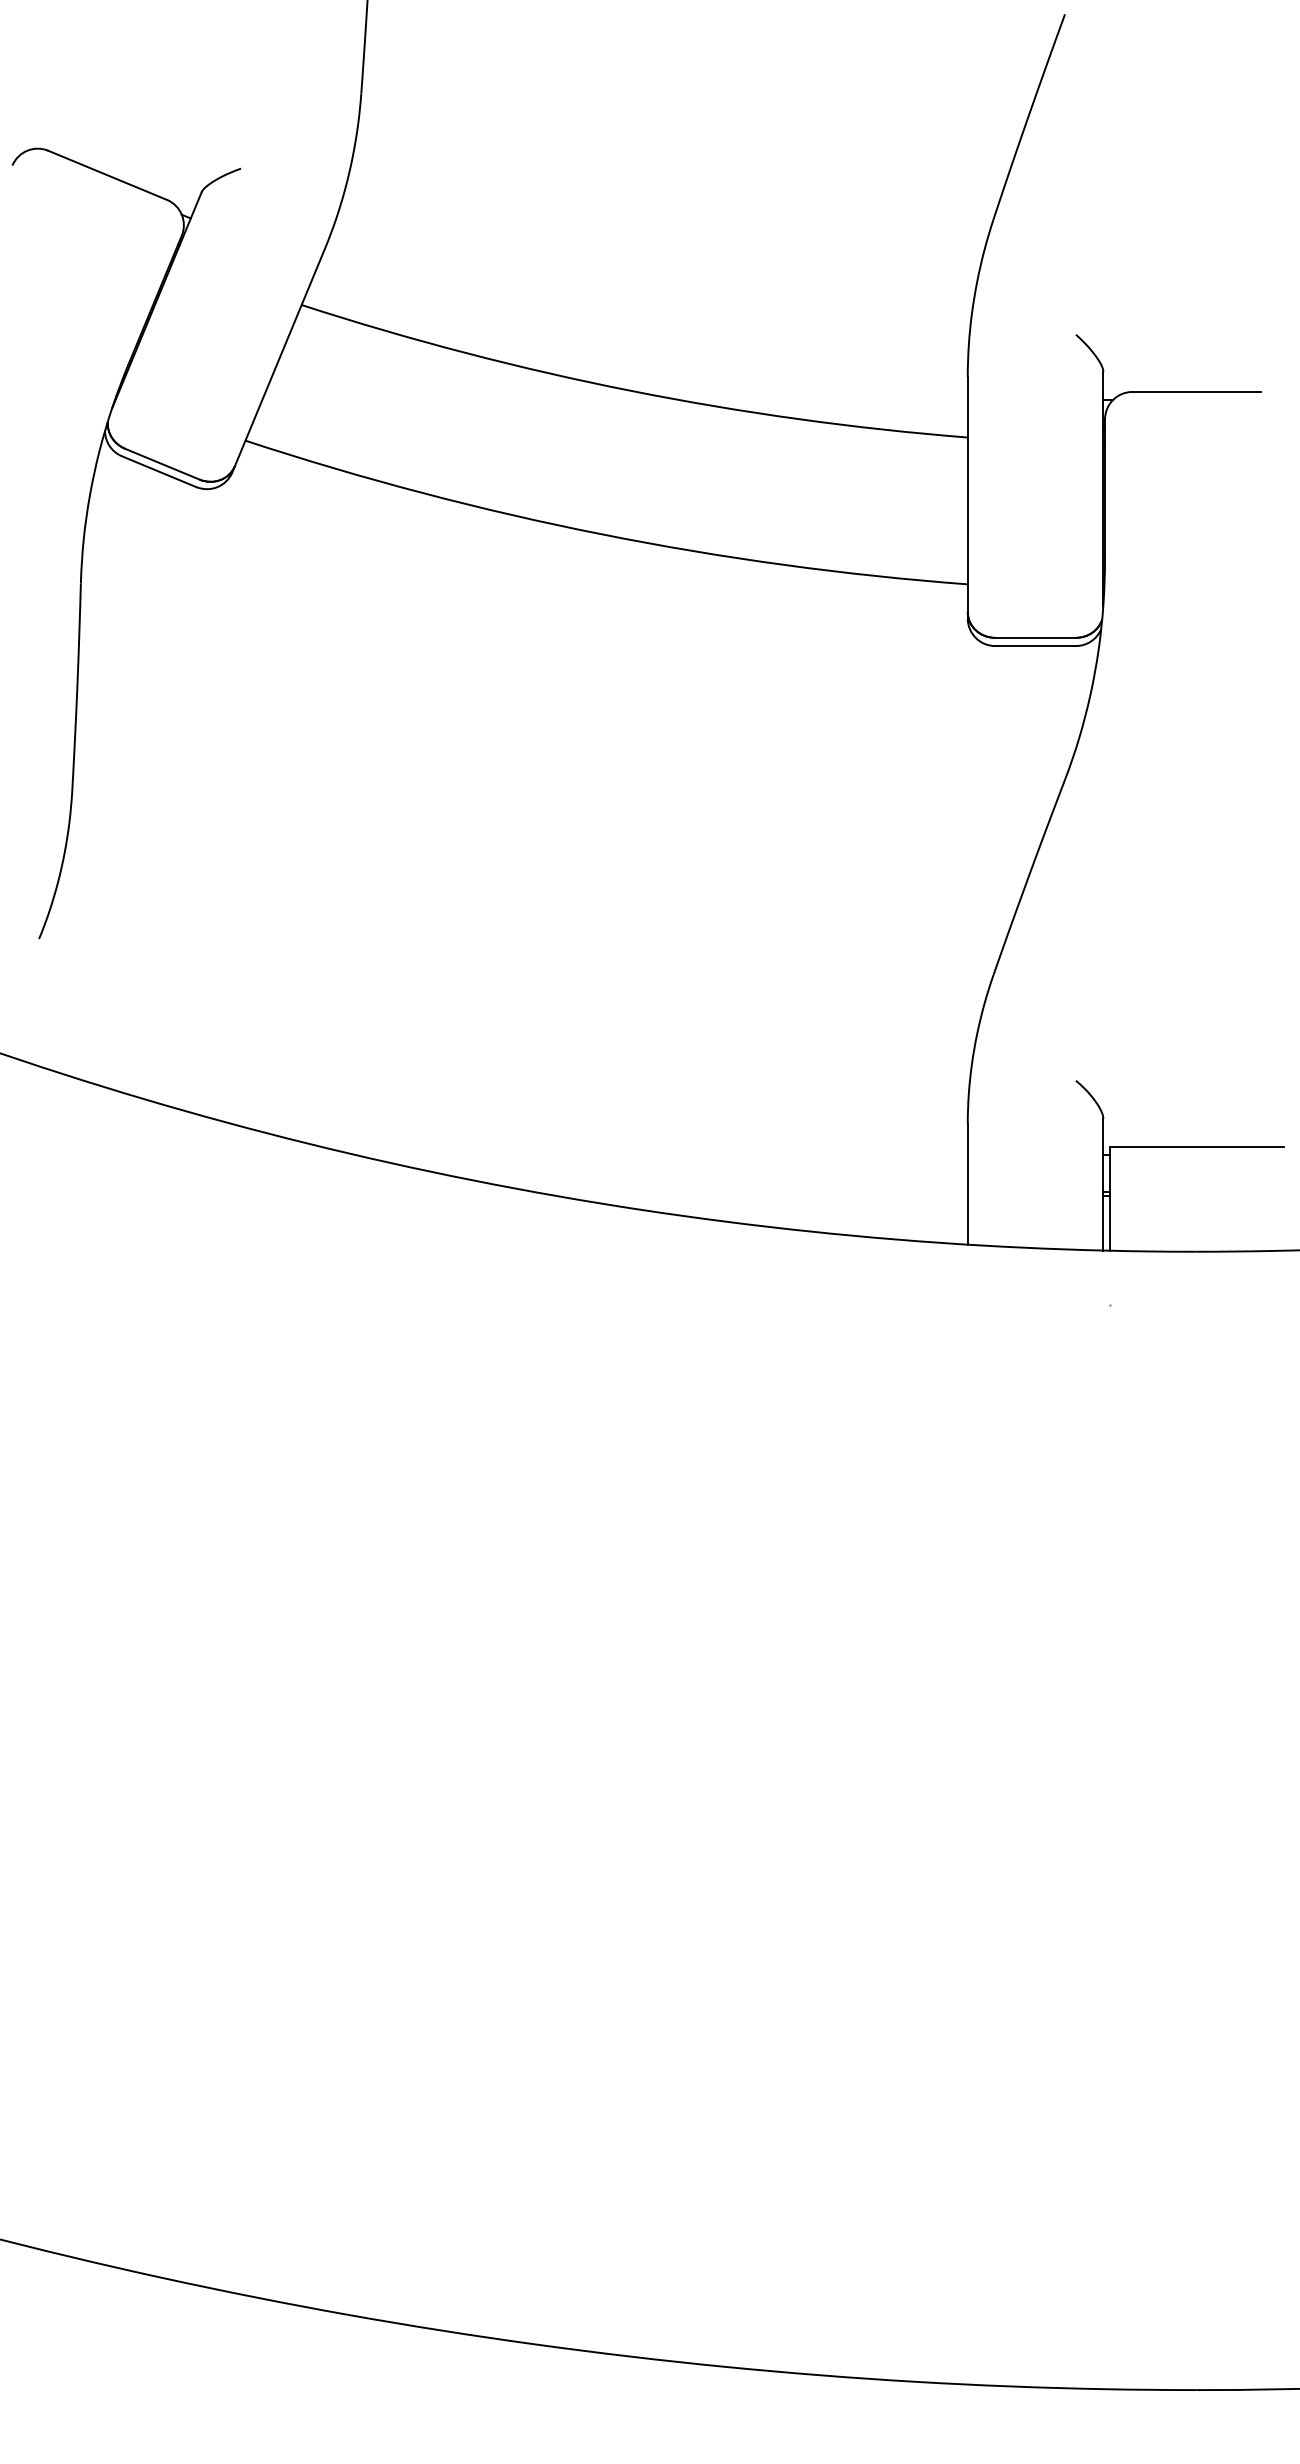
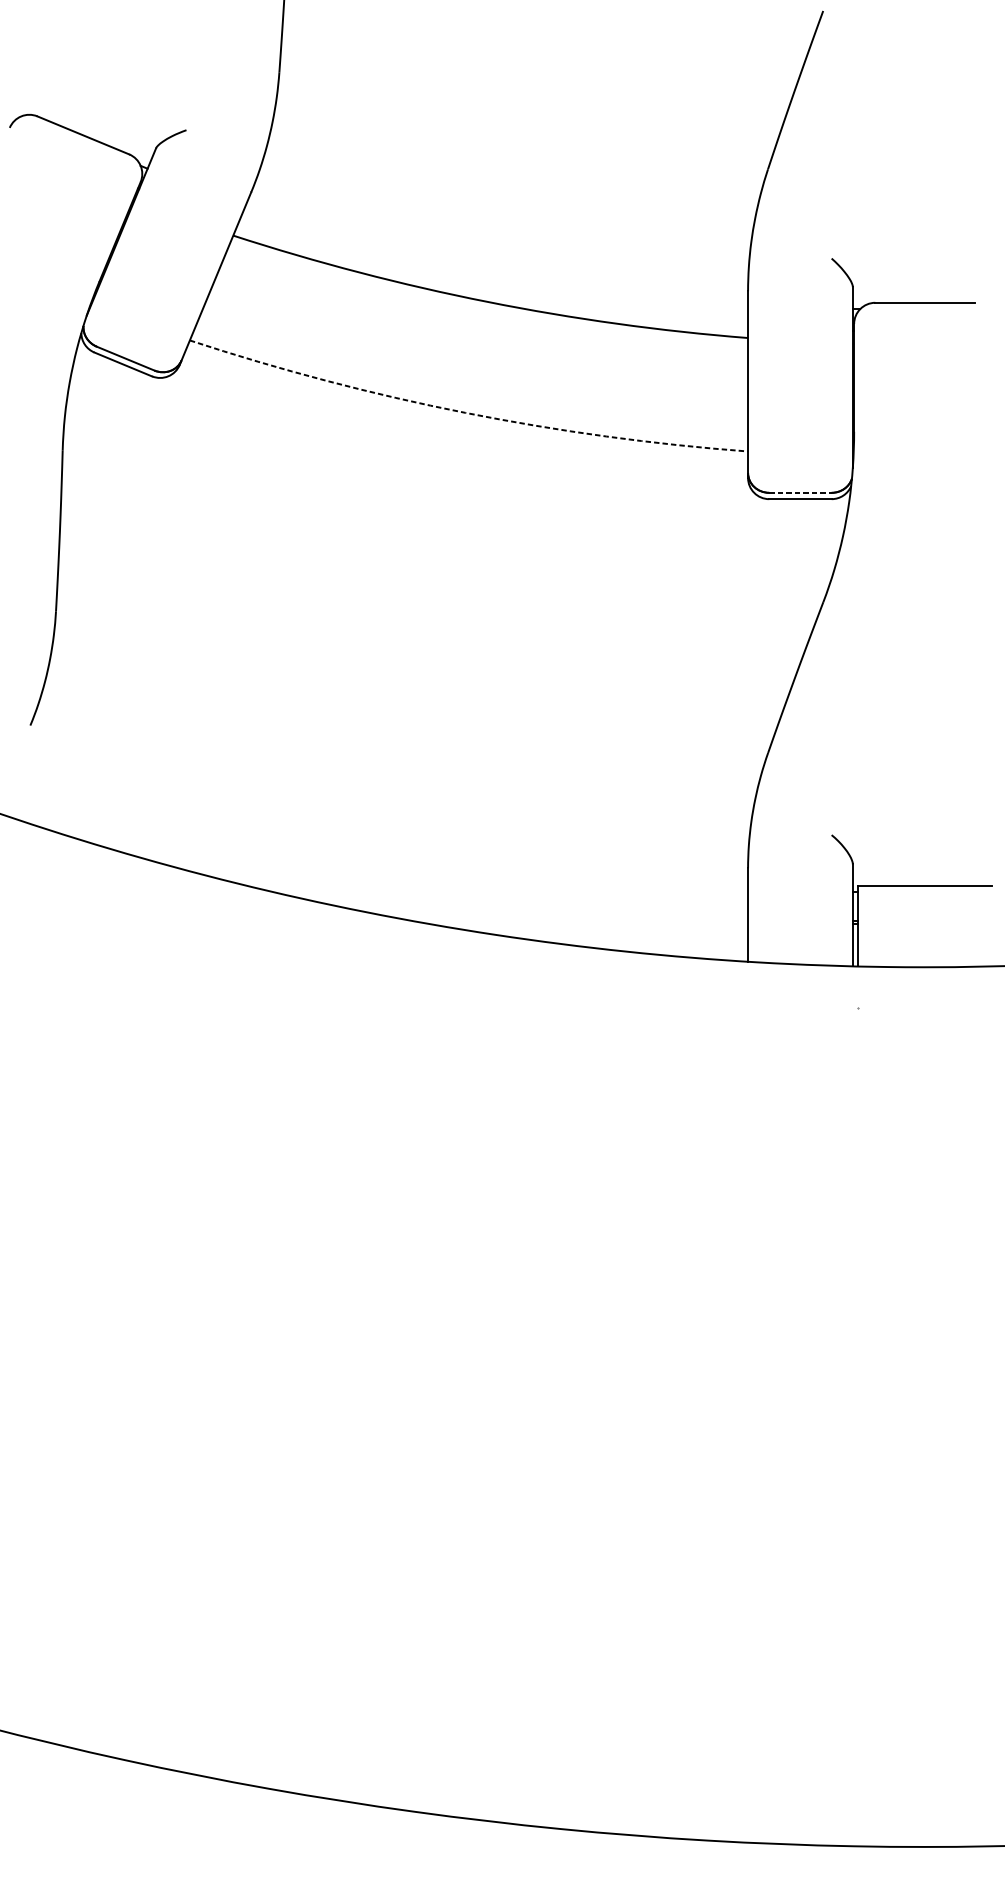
arc: (602, 534) -> (465, 412), solid -> dashed
line: (1036, 637) -> (801, 492), solid -> dashed

